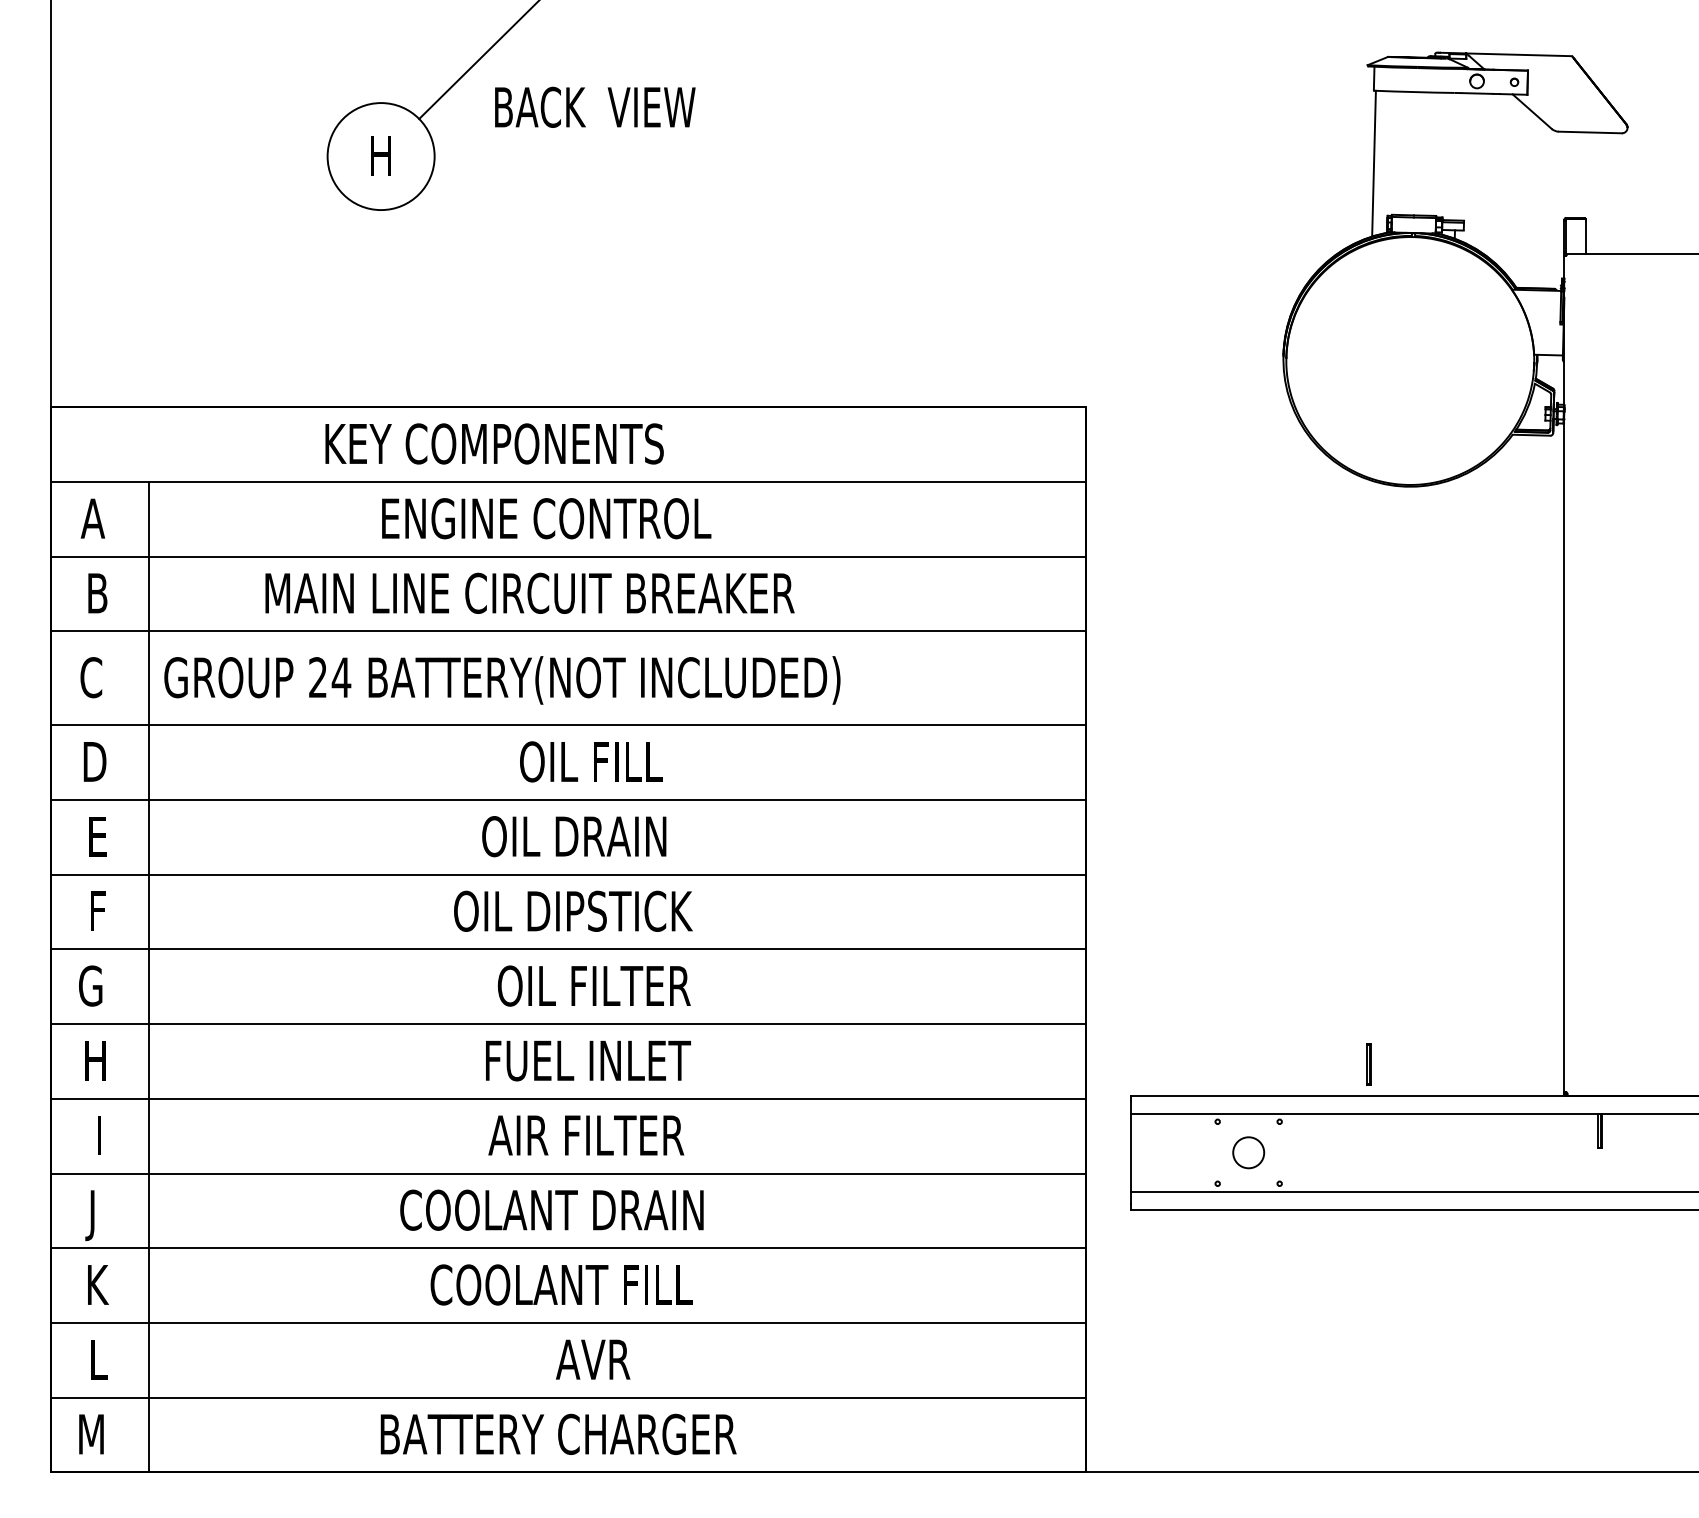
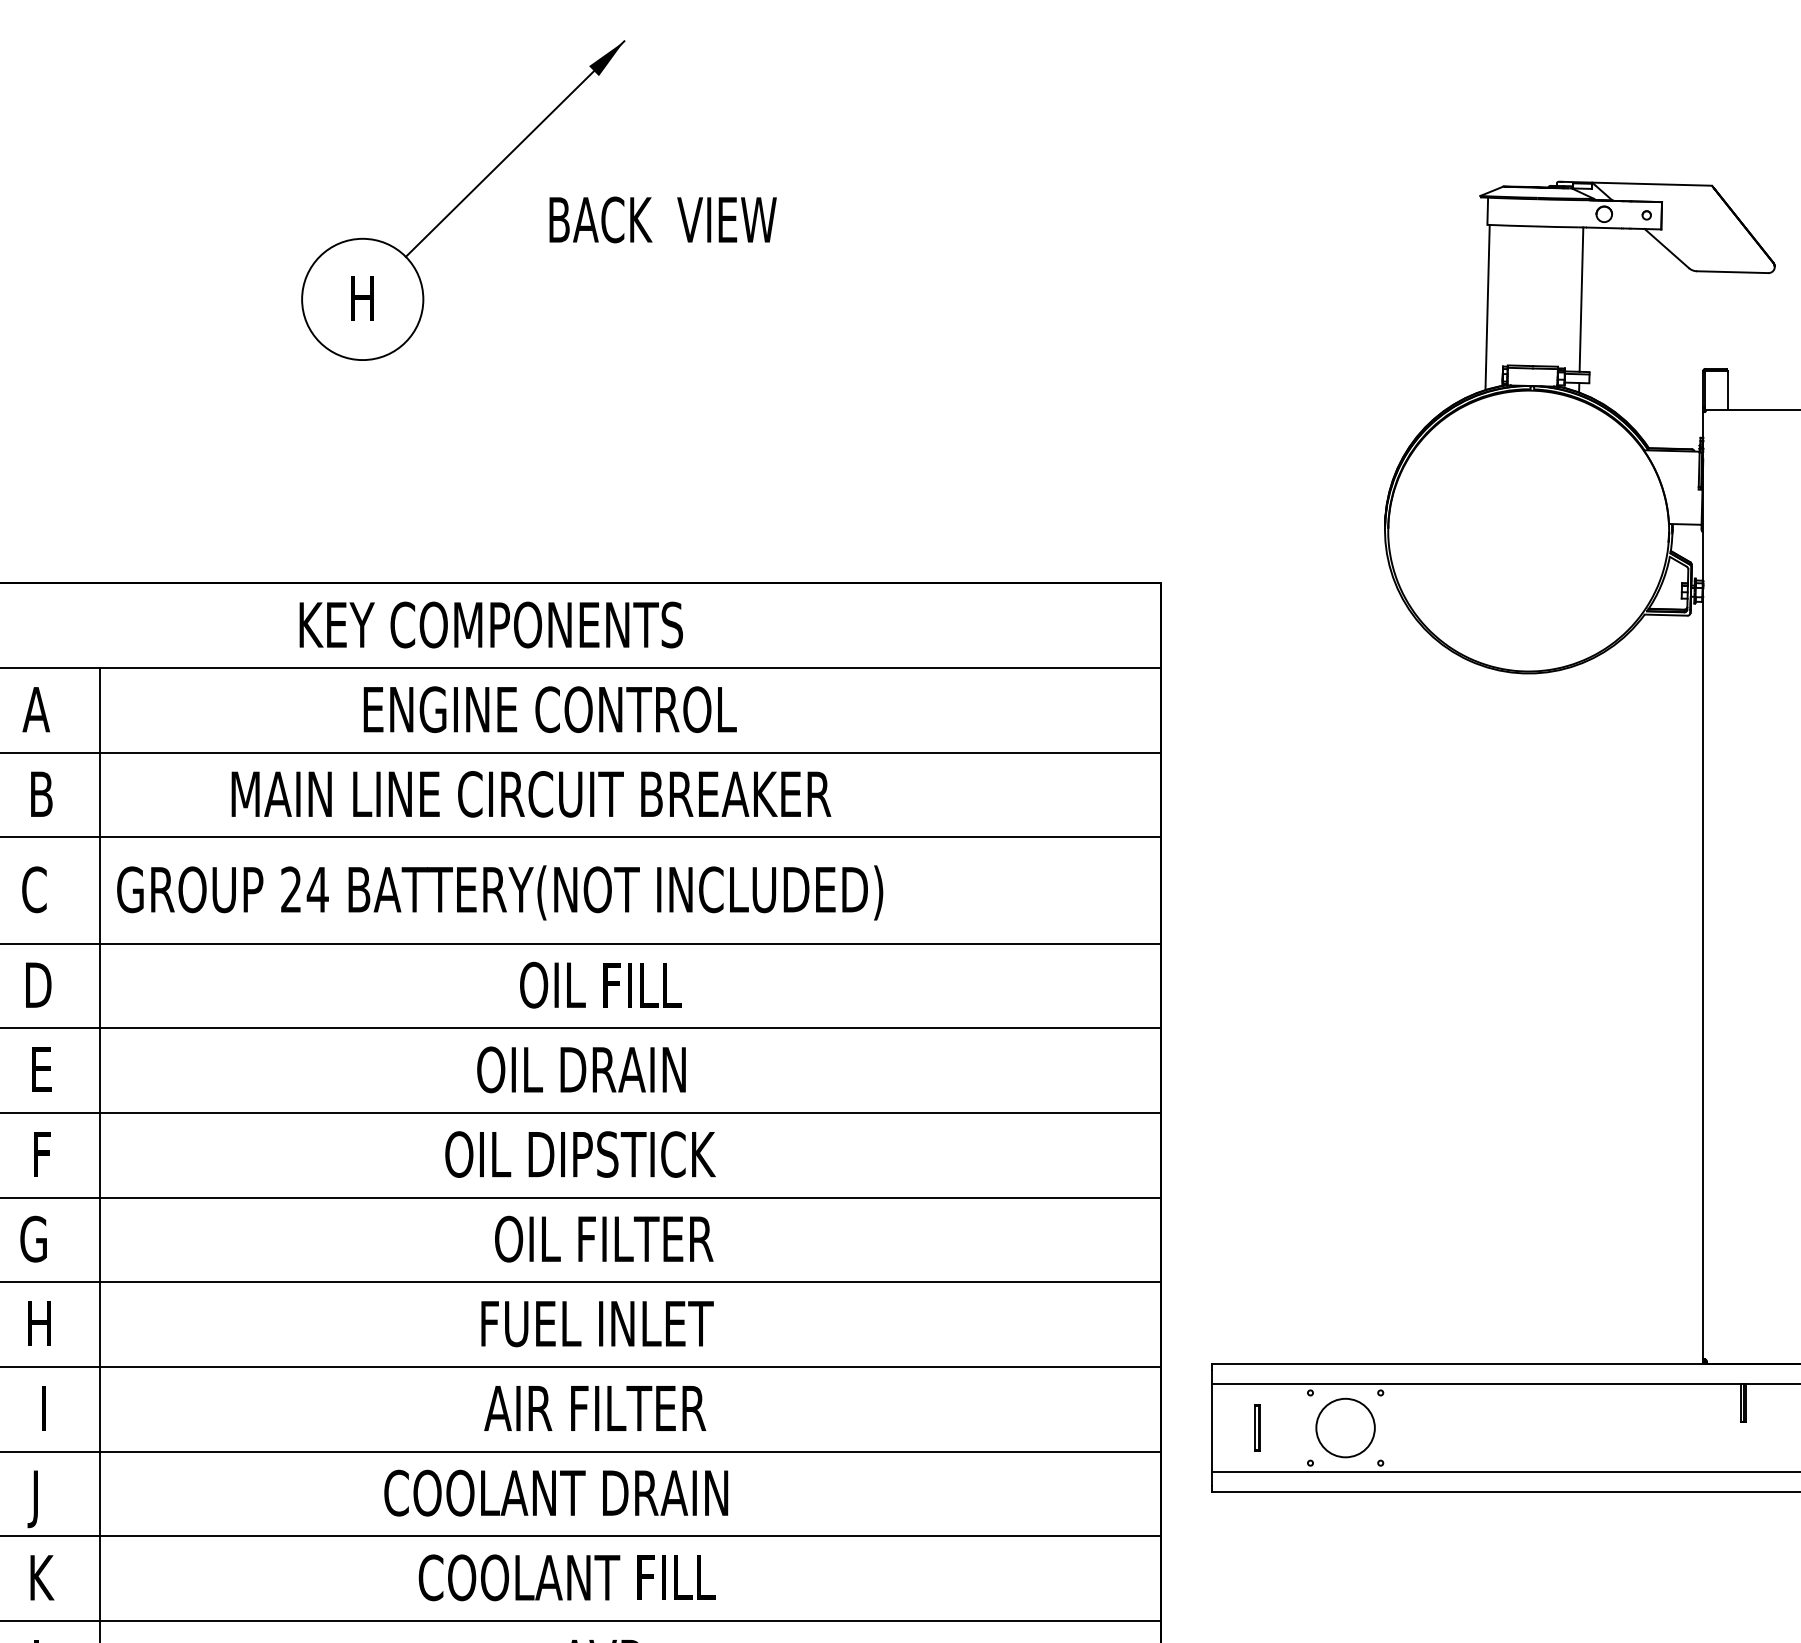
text: (595, 106) -> (663, 218), moved
line: (1456, 156) -> (1581, 299), added
part: (1368, 1064) -> (1257, 1427), moved
circle: (1248, 1152) -> (1345, 1427), size x1.67

